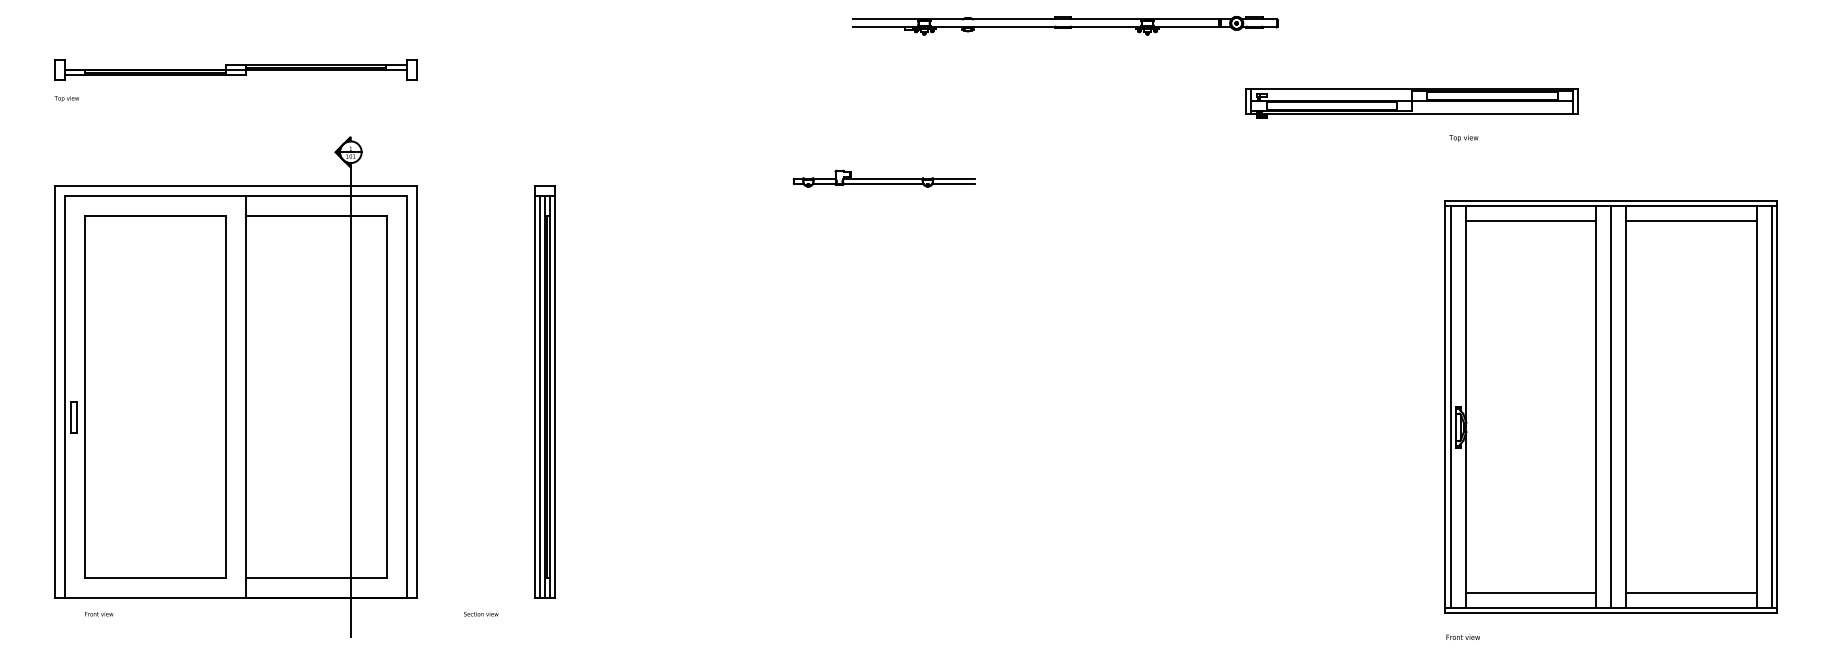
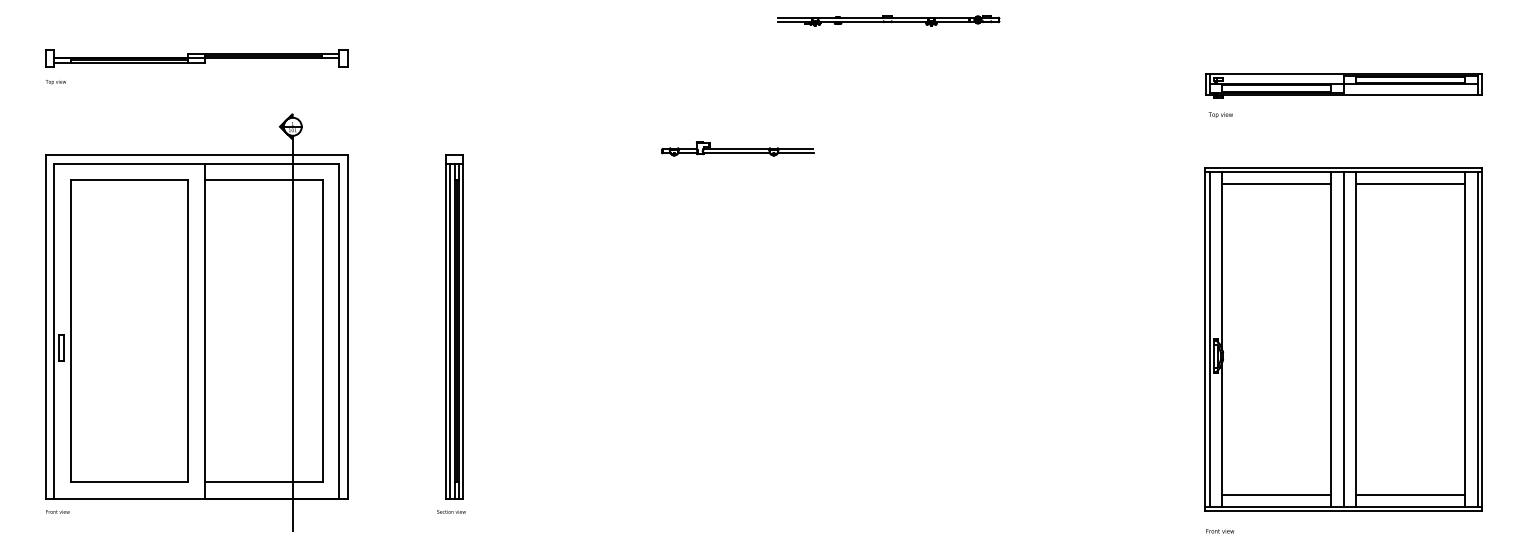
part: (1065, 24) -> (888, 20), size x0.62
part: (1411, 102) -> (1343, 85), moved
text: (98, 613) -> (57, 511), moved
text: (481, 613) -> (451, 511), moved

